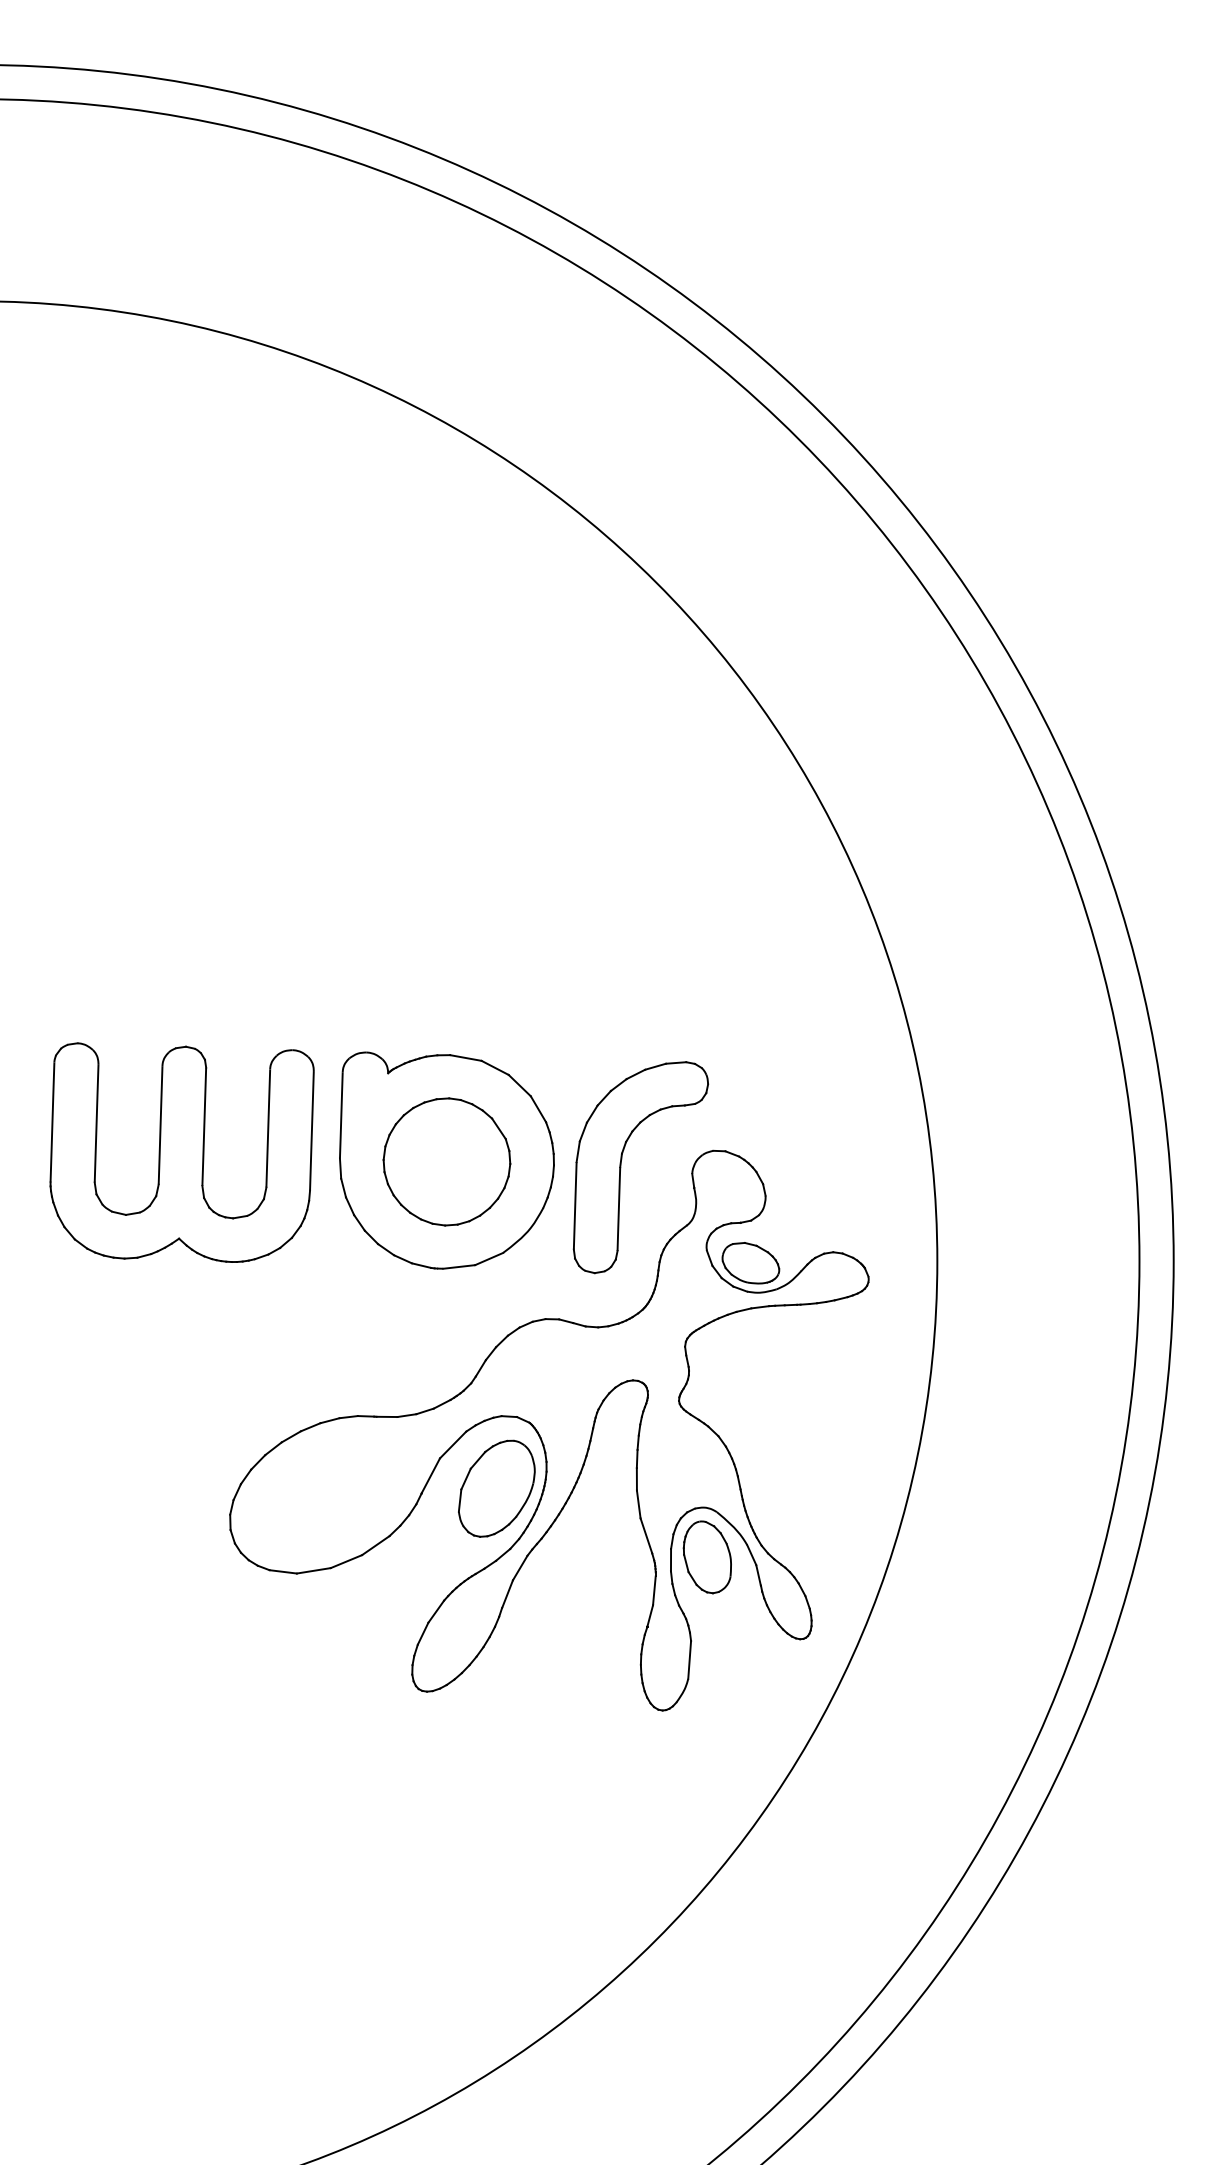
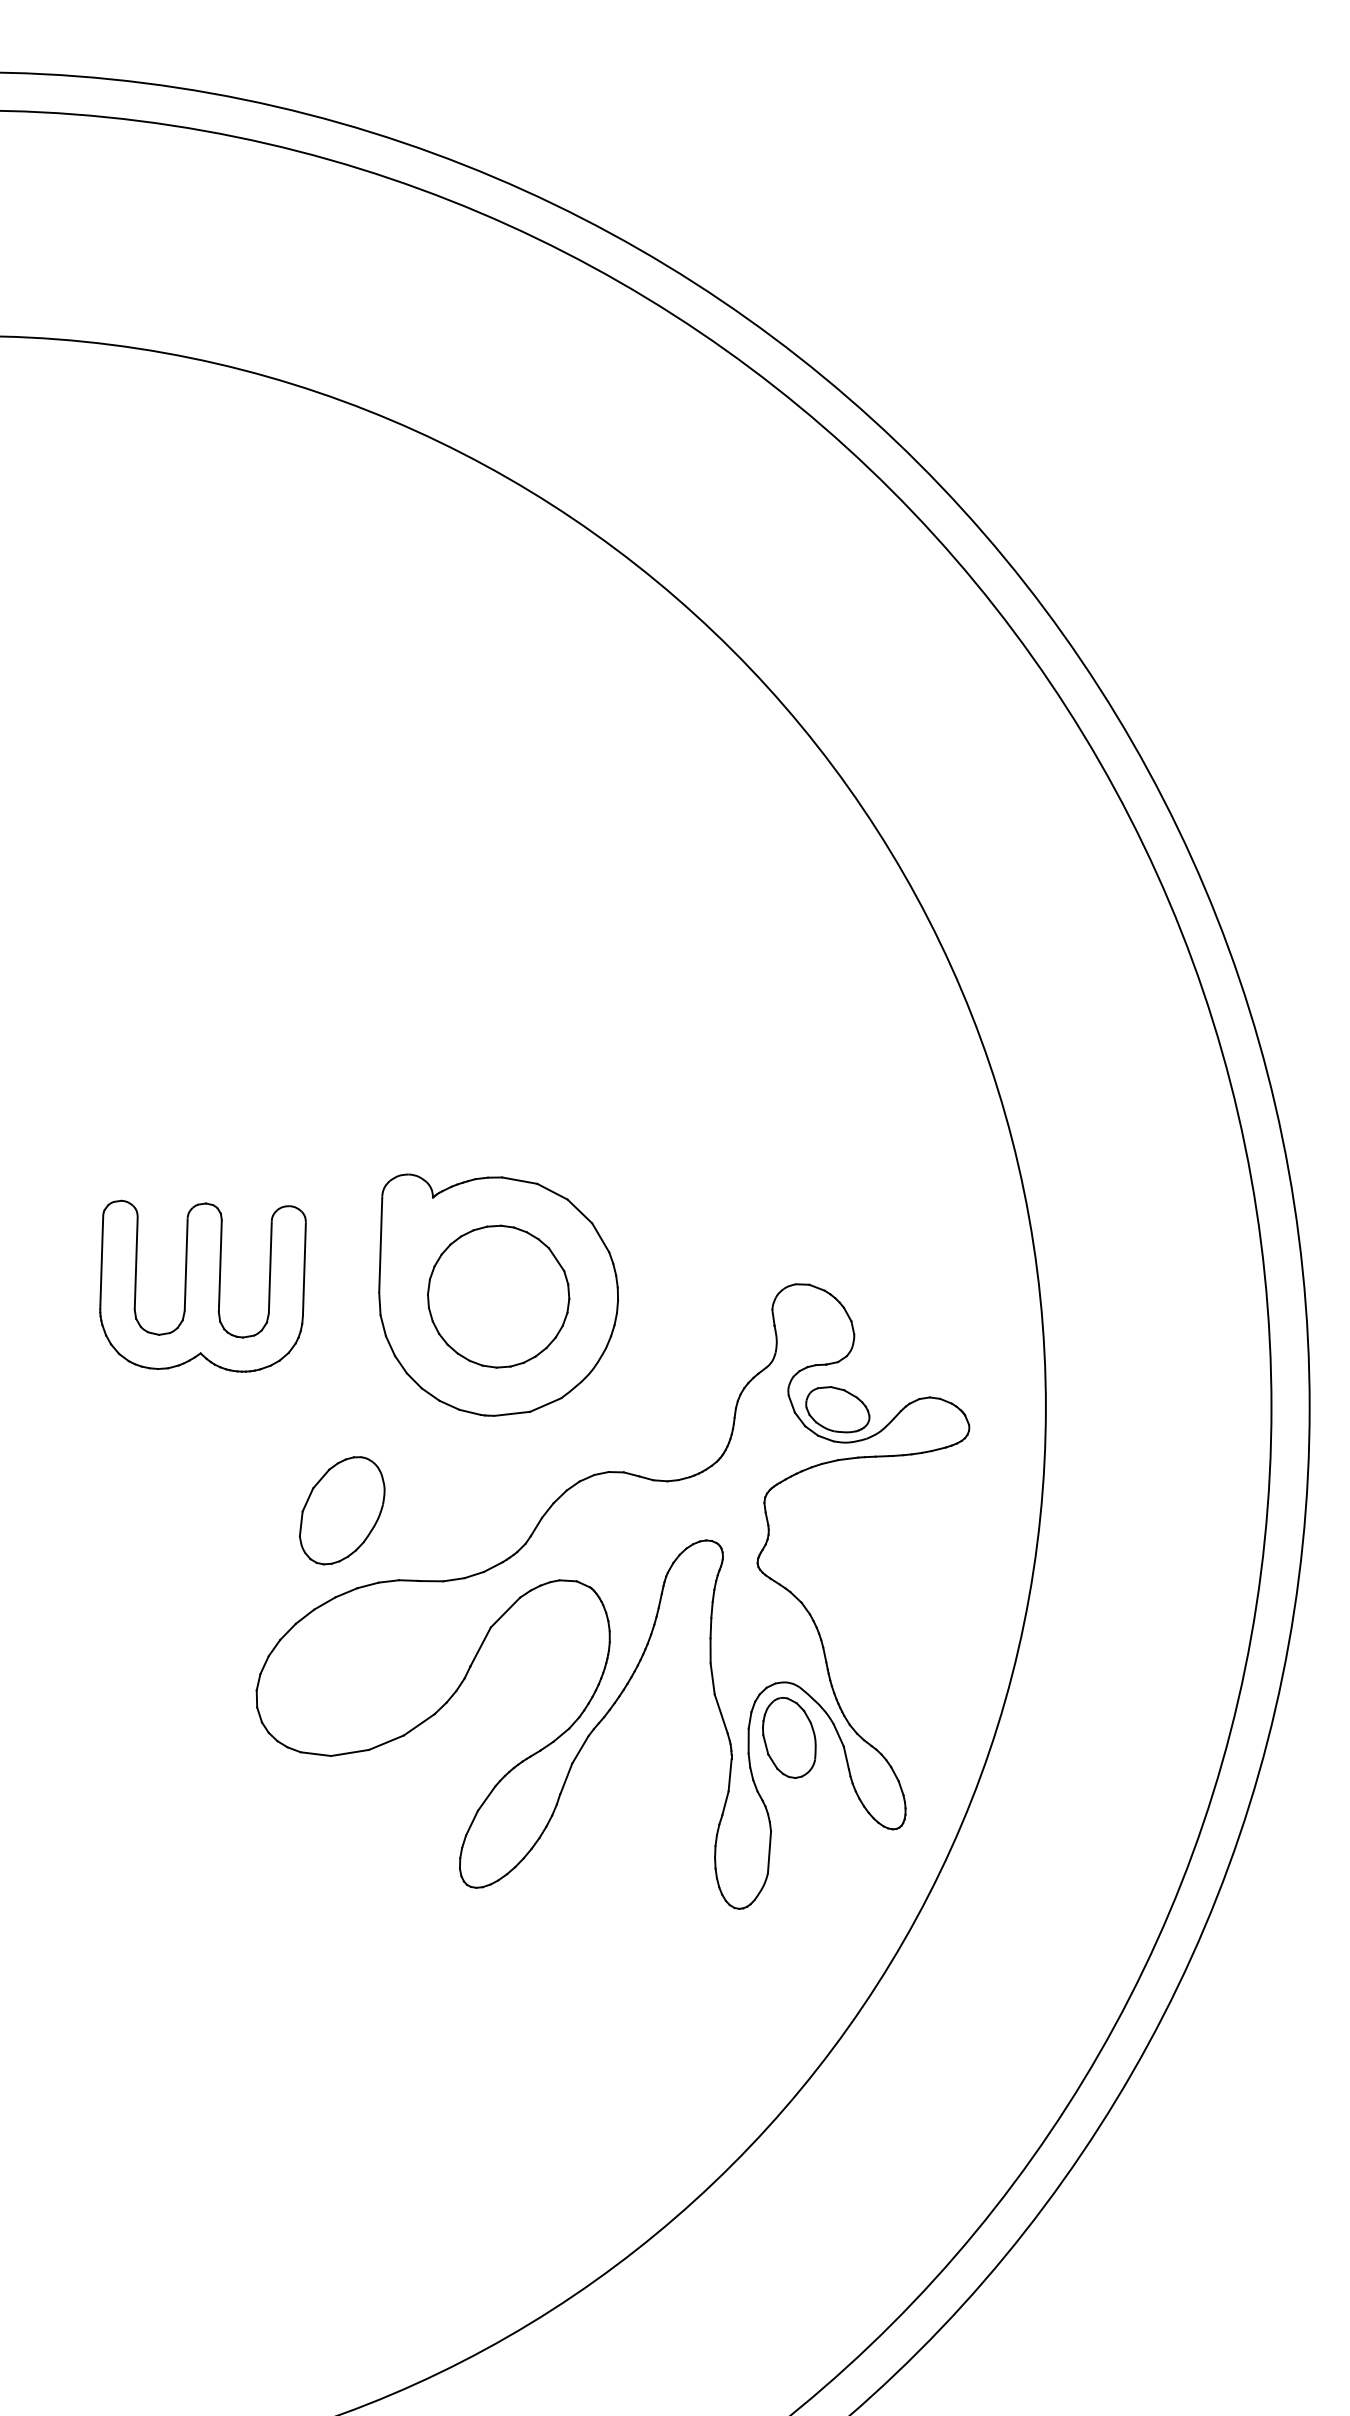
part: (181, 1152) -> (202, 1286), size x0.7
part: (621, 1167) -> (693, 1302), removed
part: (496, 1488) -> (341, 1510), moved

